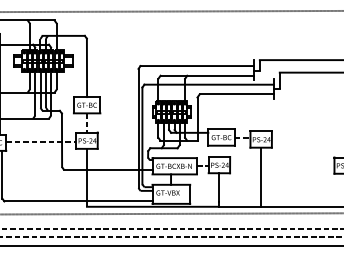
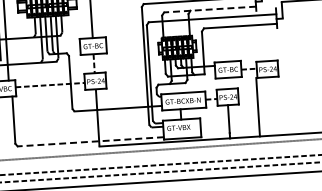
line: (207, 75) -> (210, 9), solid -> dashed
line: (261, 176) -> (258, 106), moved
line: (77, 201) -> (89, 141), solid -> dashed

